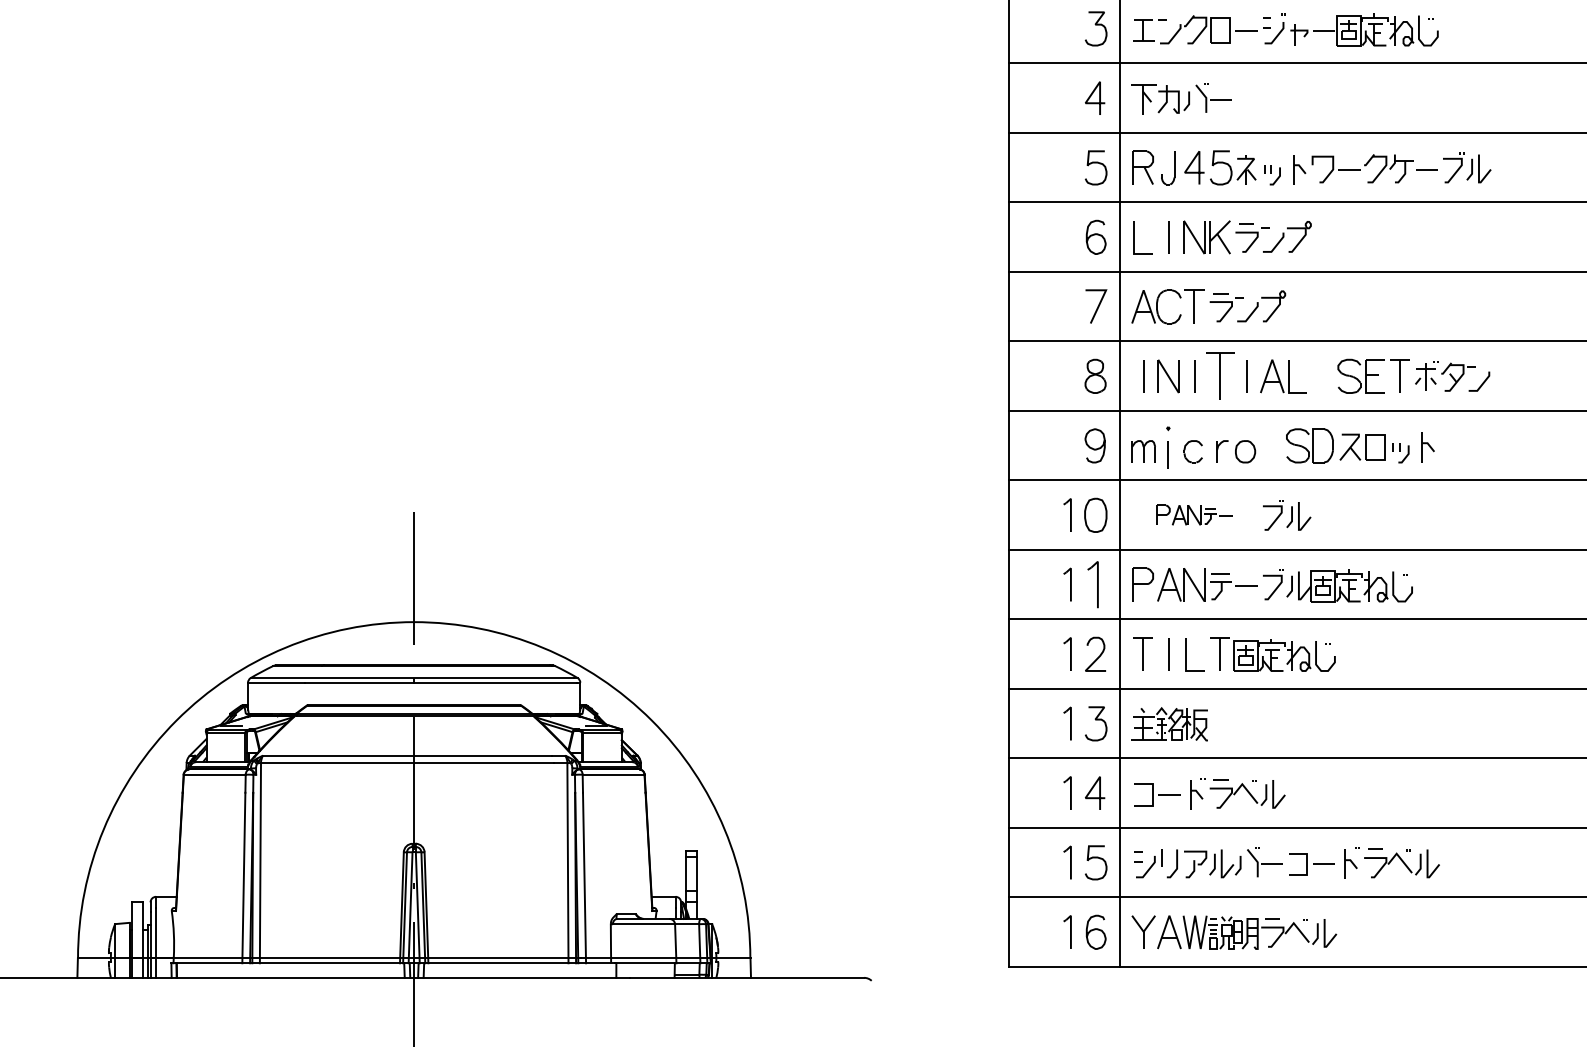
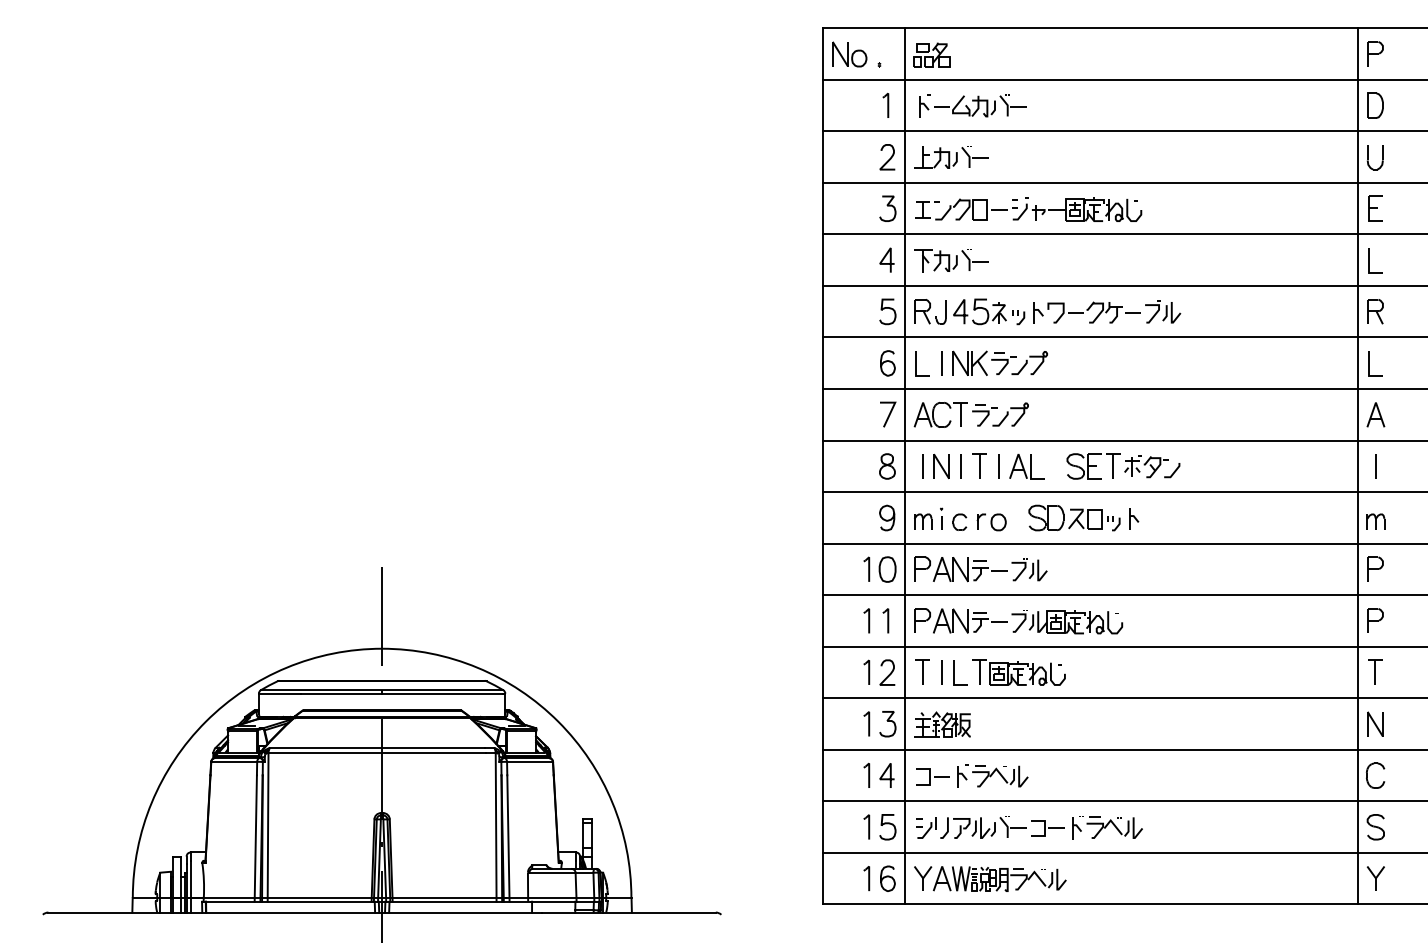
part: (1219, 375) -> (979, 465), size x0.71
part: (1168, 446) -> (941, 518), size x0.71
part: (1194, 515) -> (960, 569), size x1.67
part: (1092, 584) -> (885, 620), size x0.71

